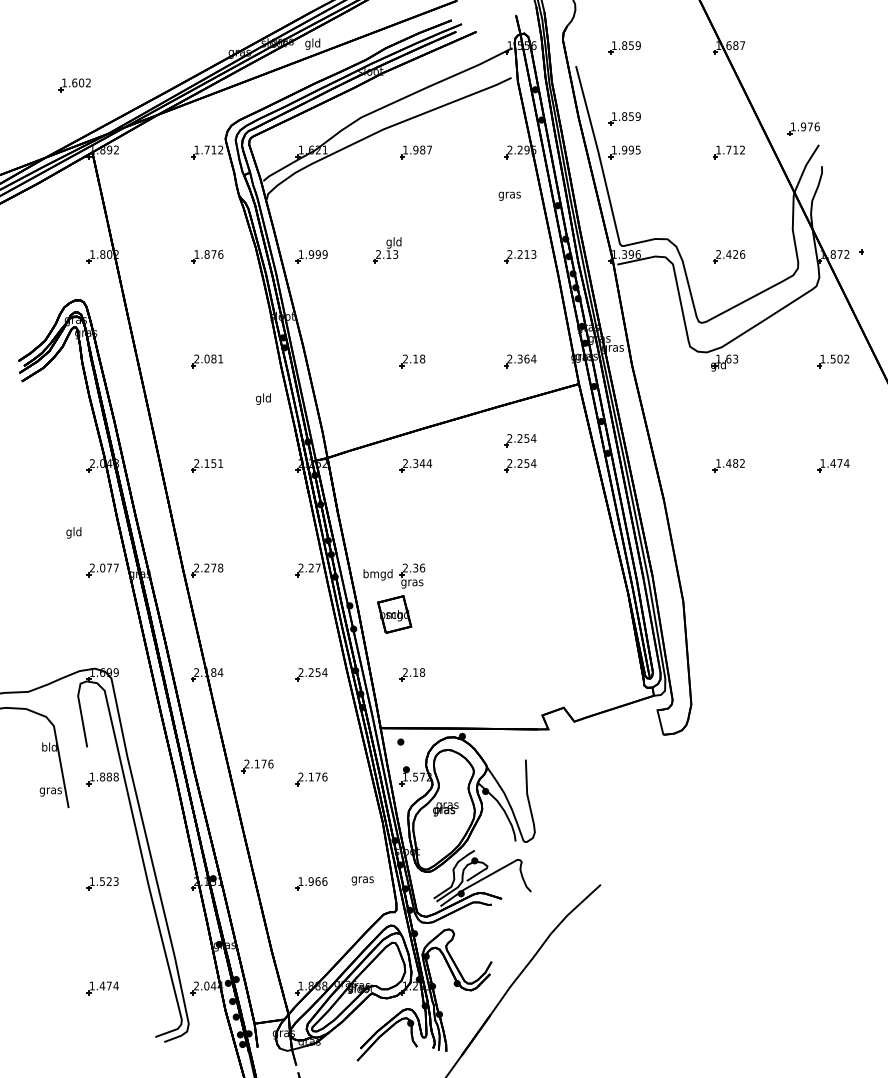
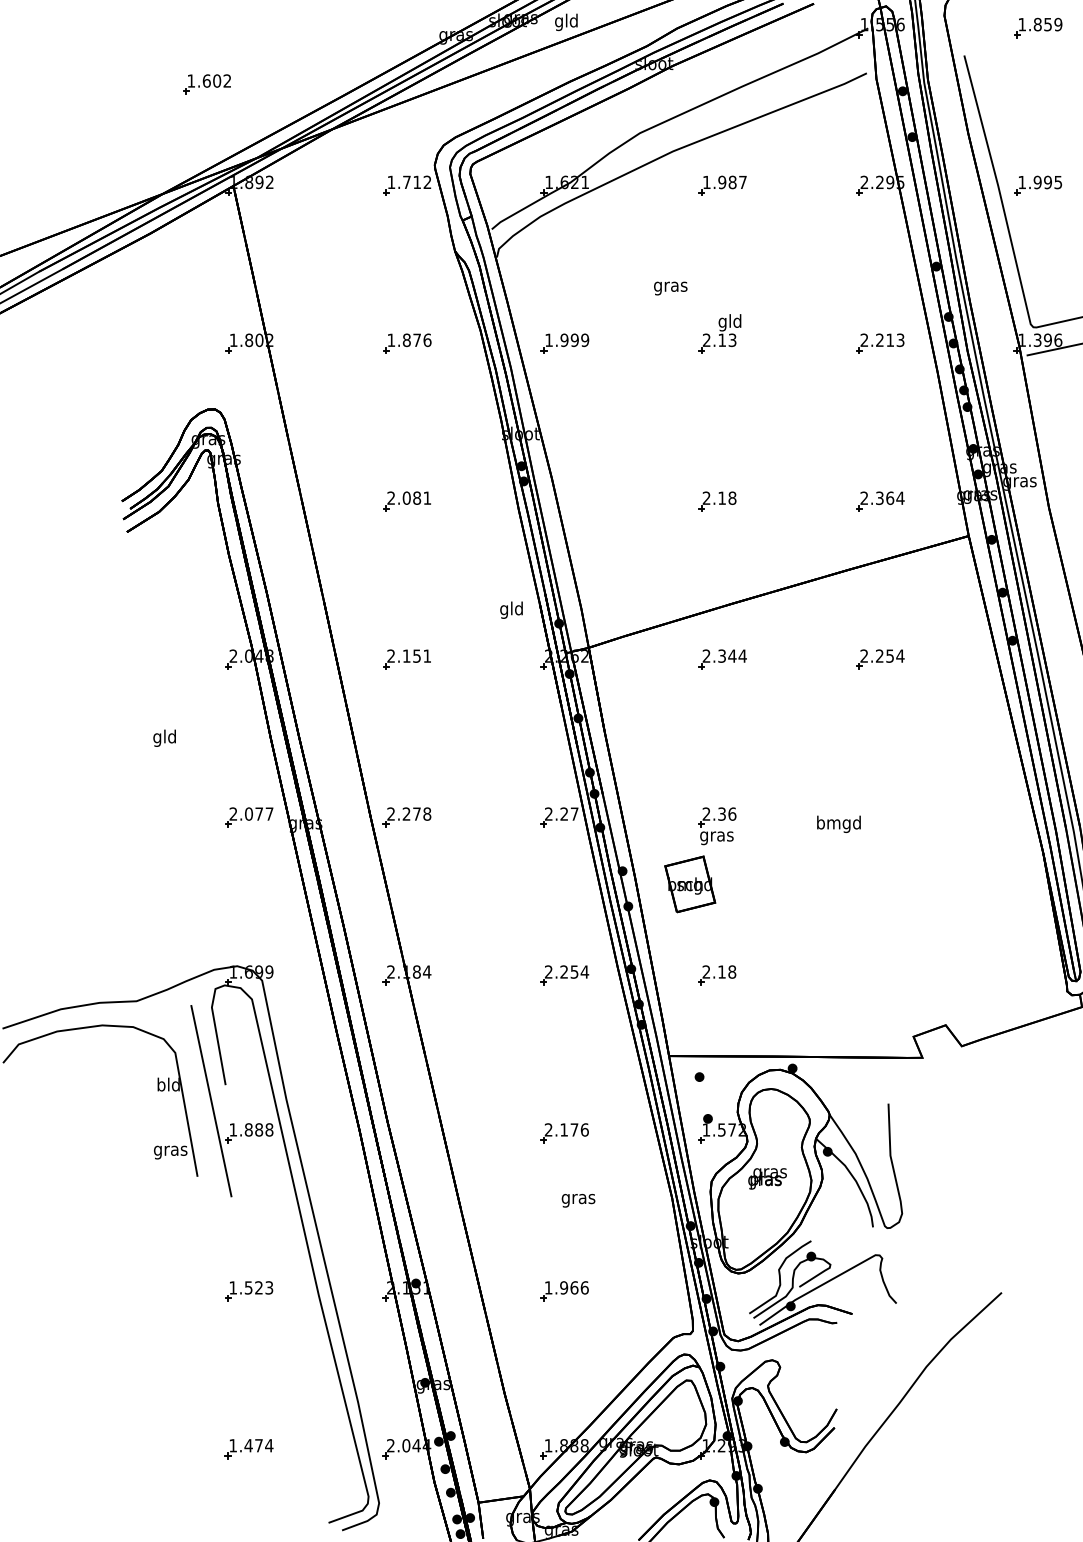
part: (624, 118) -> (1037, 134), removed
text: (509, 195) -> (670, 287), moved
part: (387, 250) -> (720, 334), moved
text: (263, 398) -> (511, 609), moved
part: (520, 440) -> (880, 621), removed
text: (73, 532) -> (164, 737), moved
text: (377, 574) -> (838, 823), moved
line: (77, 757) -> (210, 1100), added
part: (257, 766) -> (482, 1113), removed
text: (362, 880) -> (578, 1200), moved

